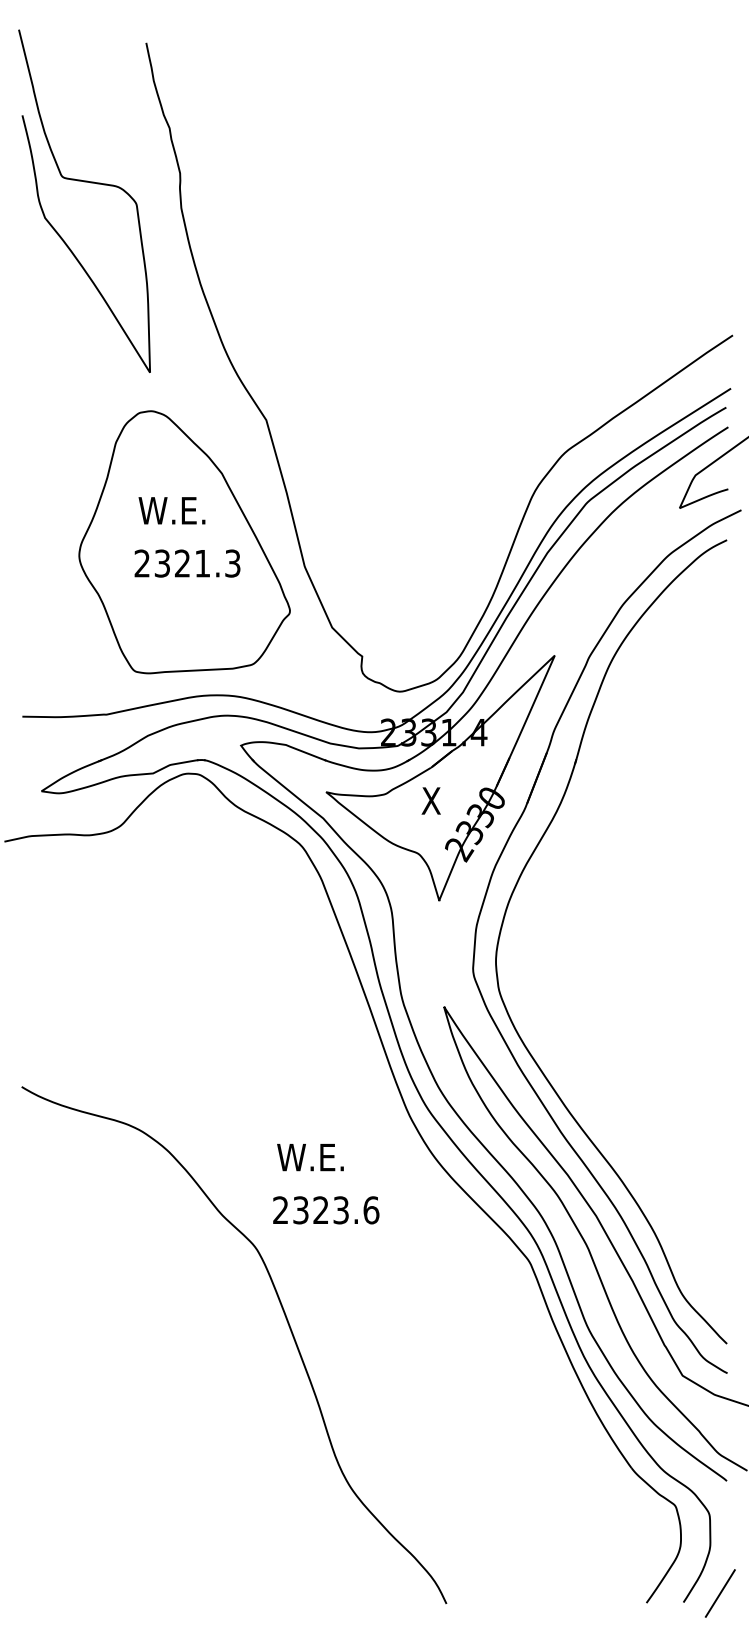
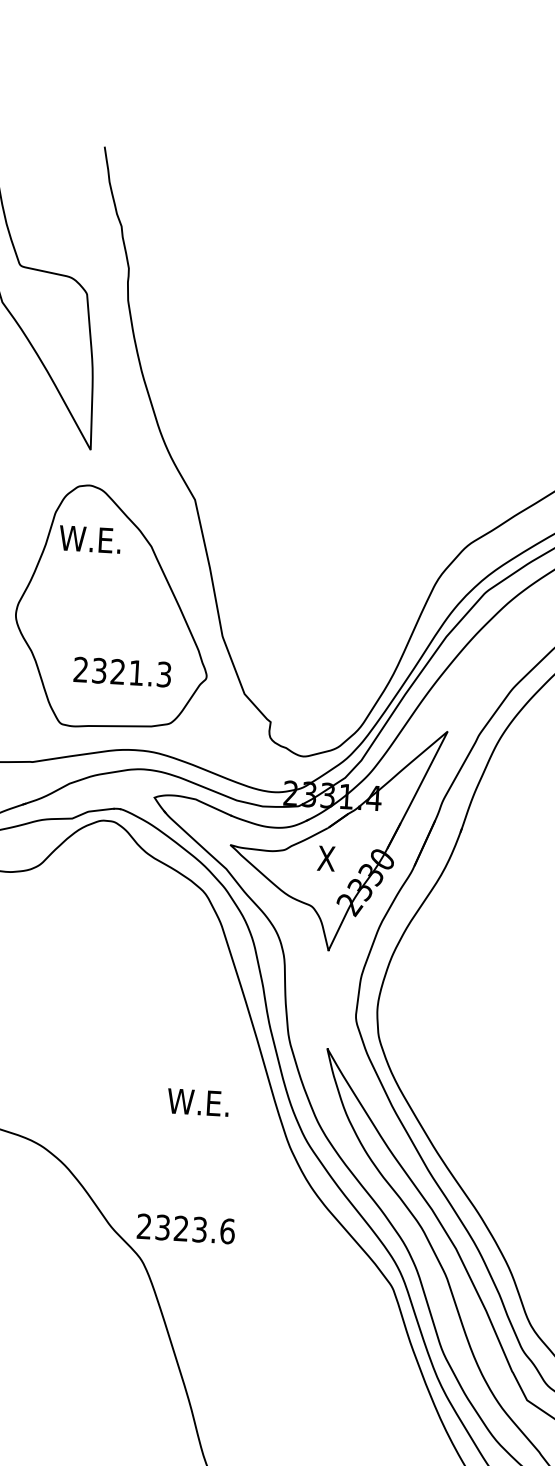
text: (171, 510) -> (89, 539), moved
text: (187, 563) -> (122, 672), moved
text: (310, 1157) -> (198, 1102), moved
text: (326, 1210) -> (186, 1229), moved

